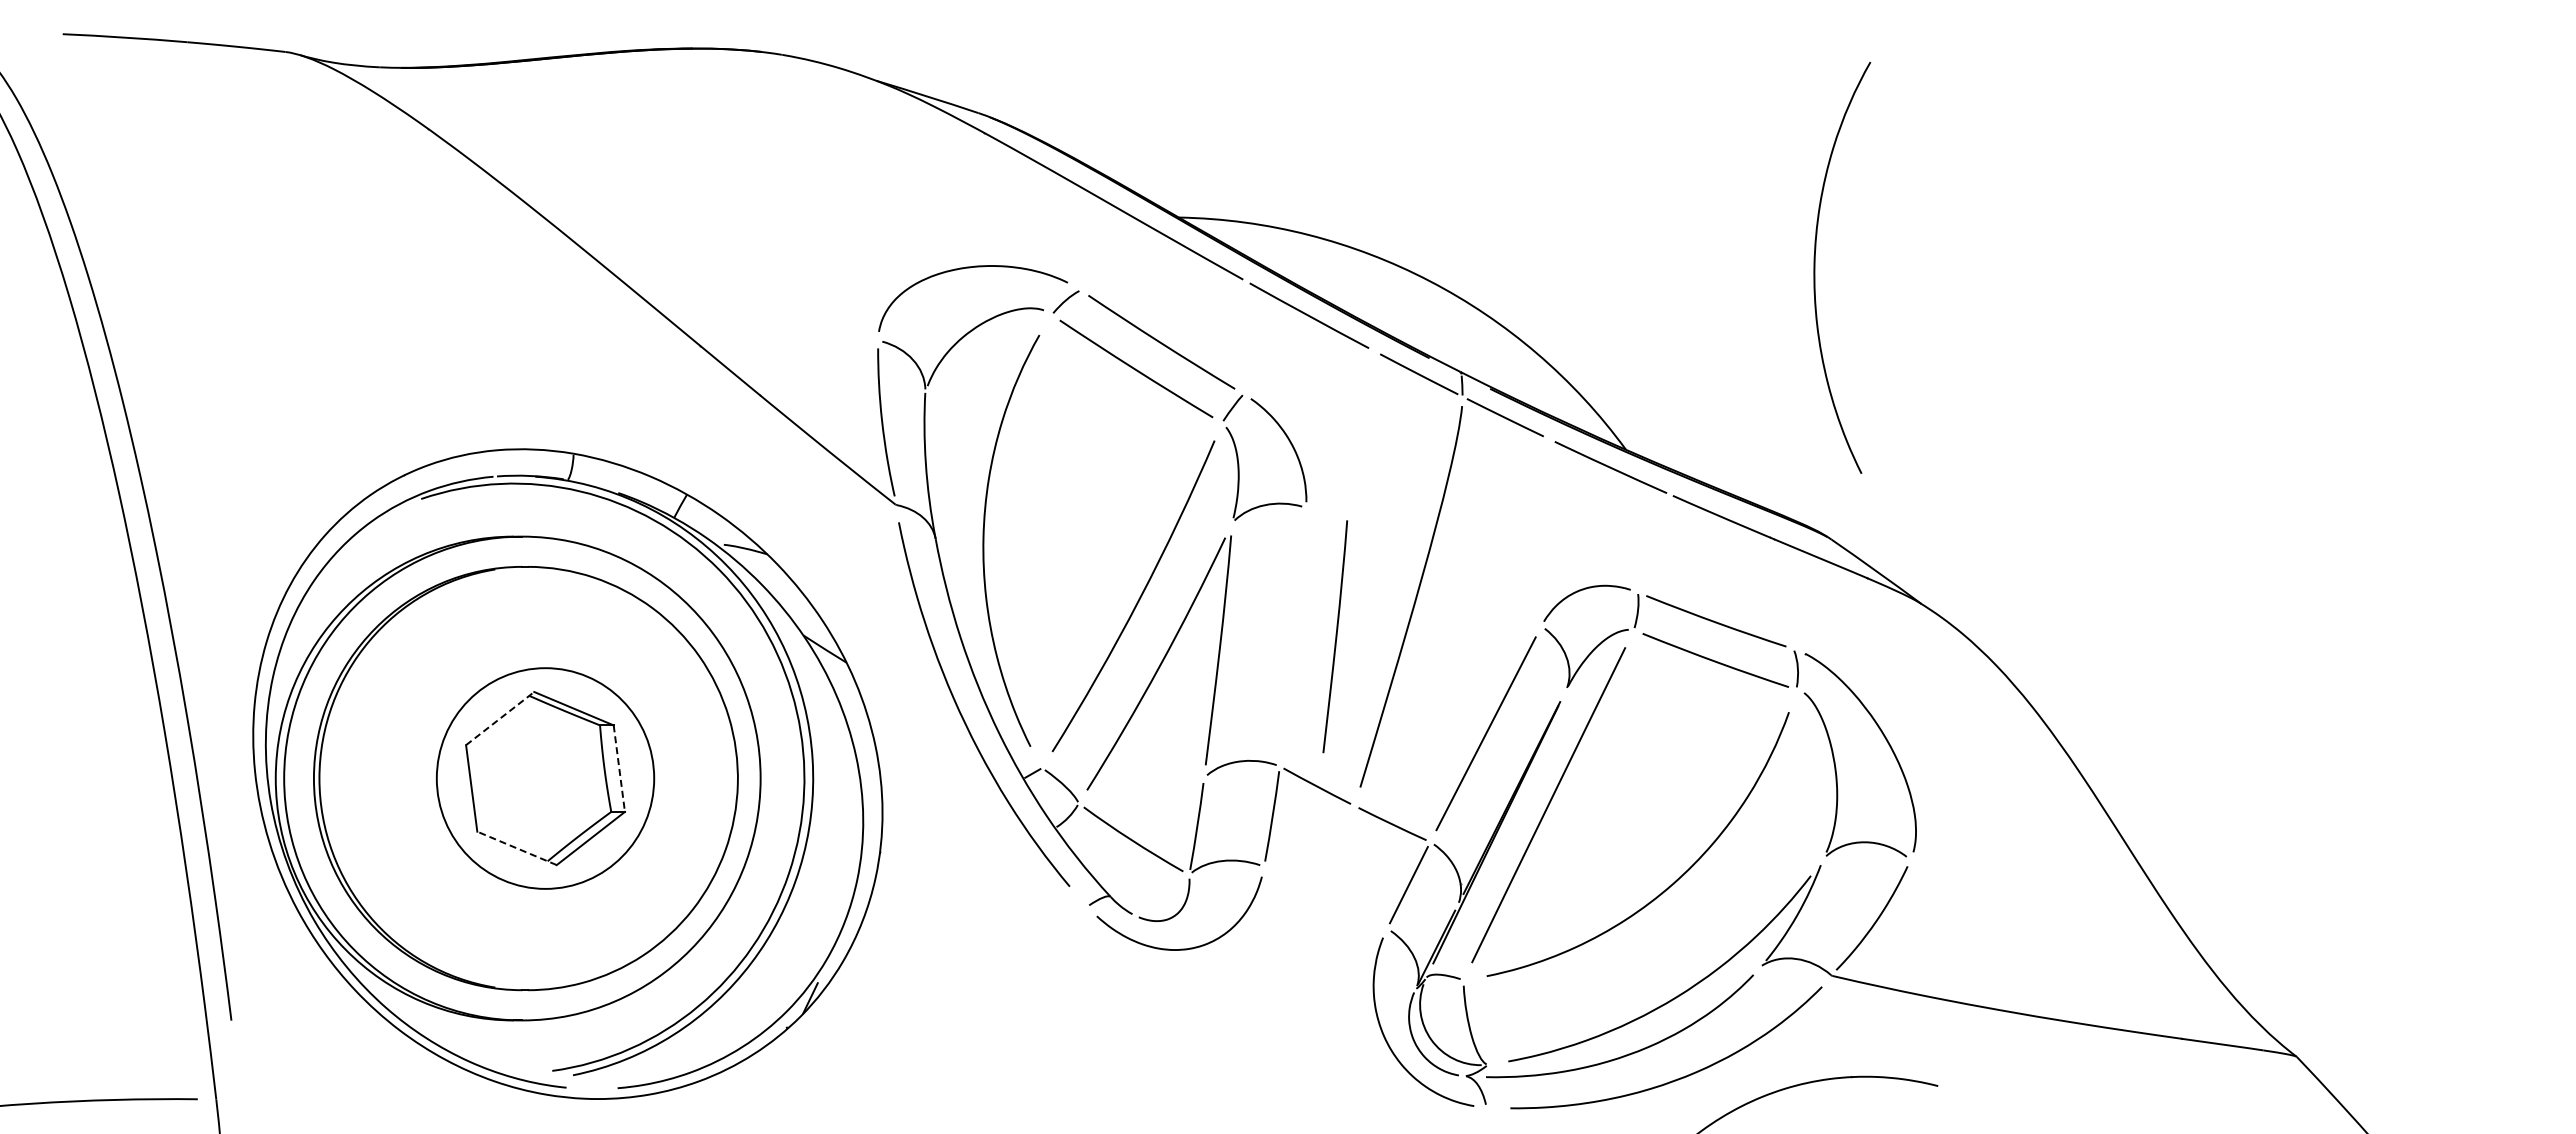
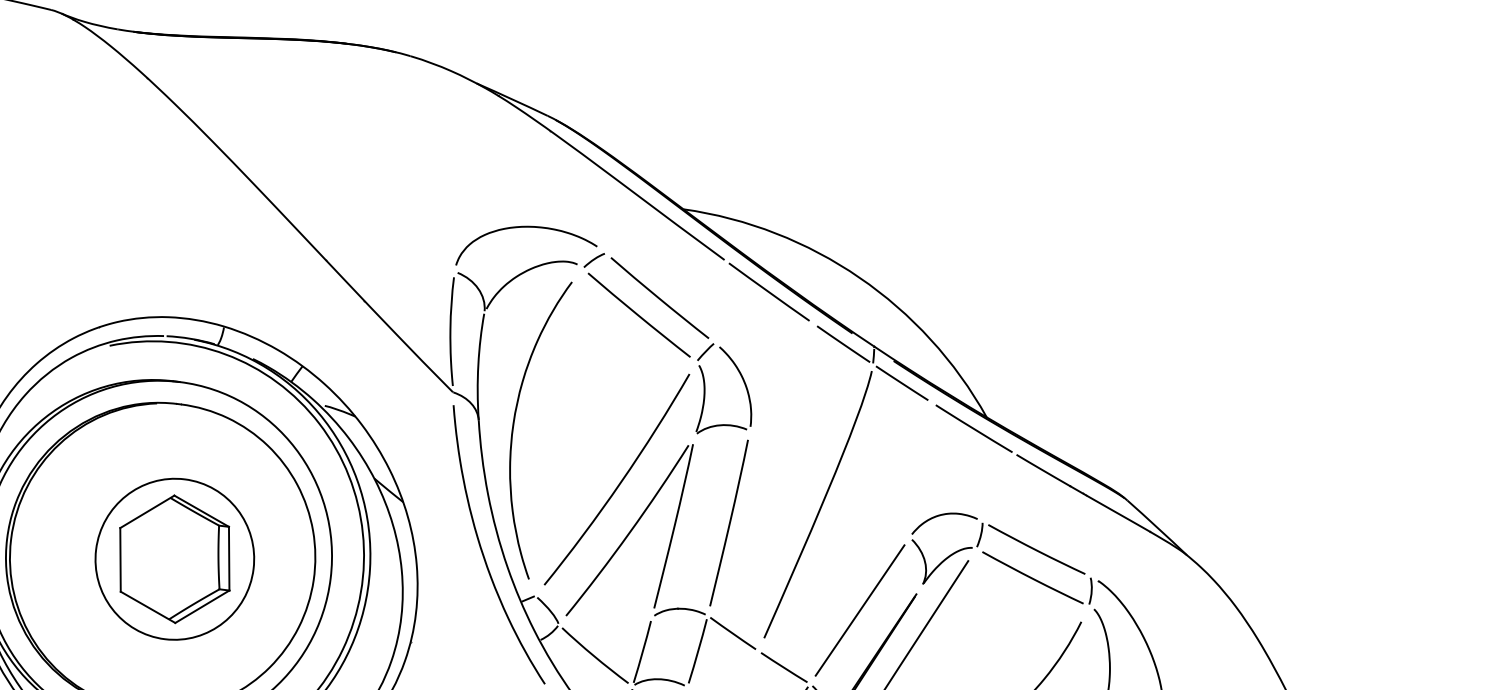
curve: (1815, 267) -> (1140, 302), removed
curve: (1335, 636) -> (729, 522), moved
line: (500, 718) -> (147, 511), dashed -> solid
line: (619, 768) -> (229, 558), dashed -> solid
line: (516, 848) -> (147, 607), dashed -> solid

